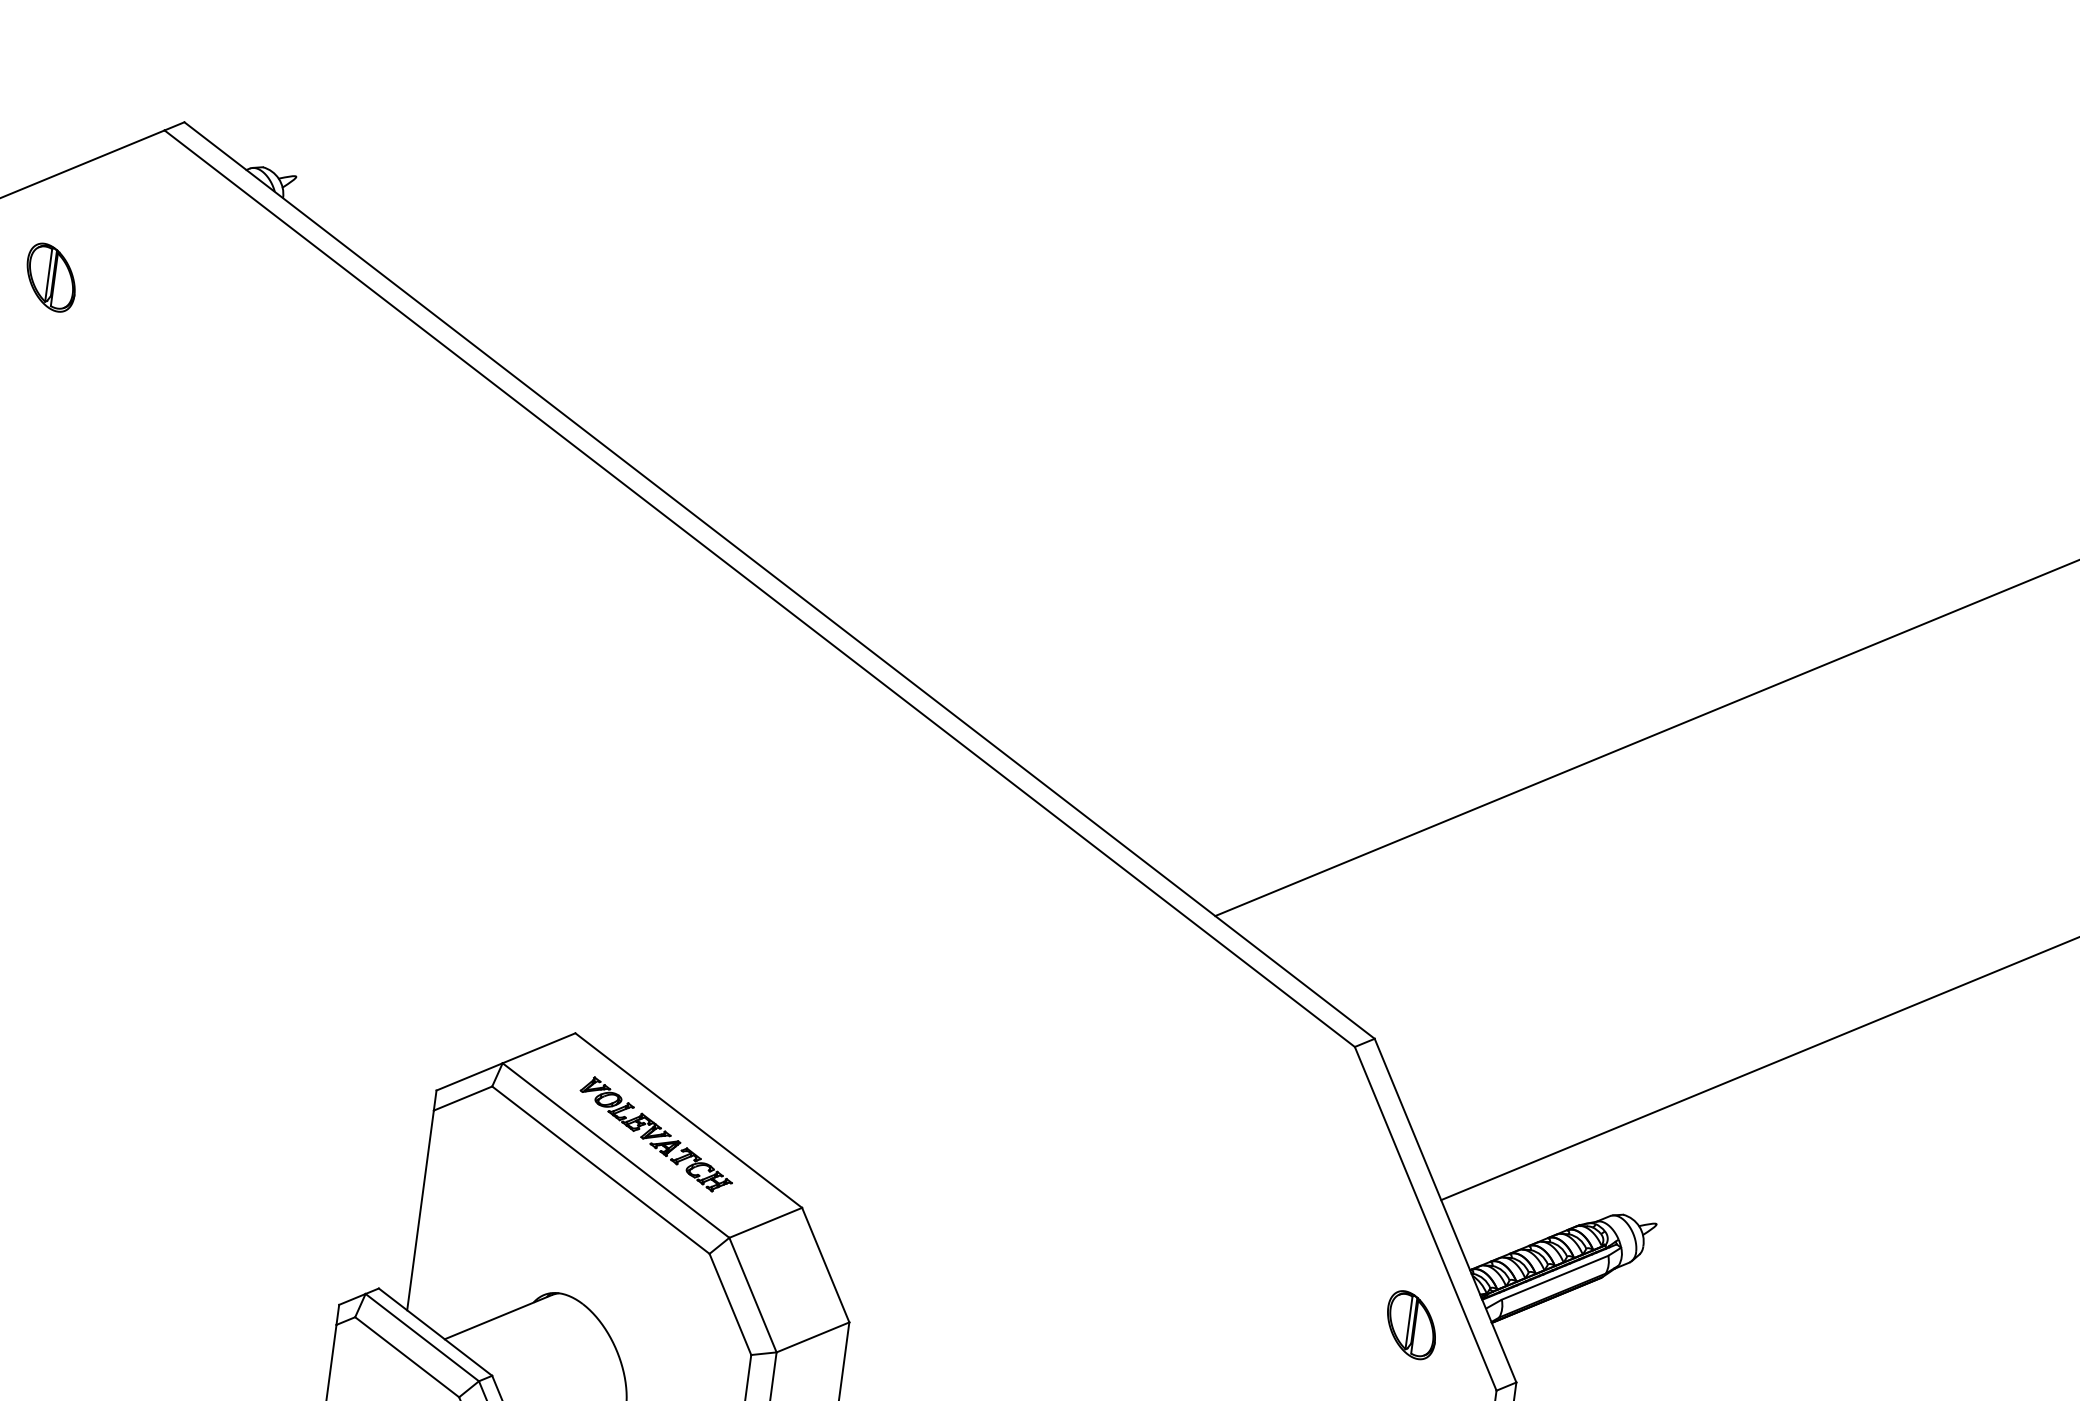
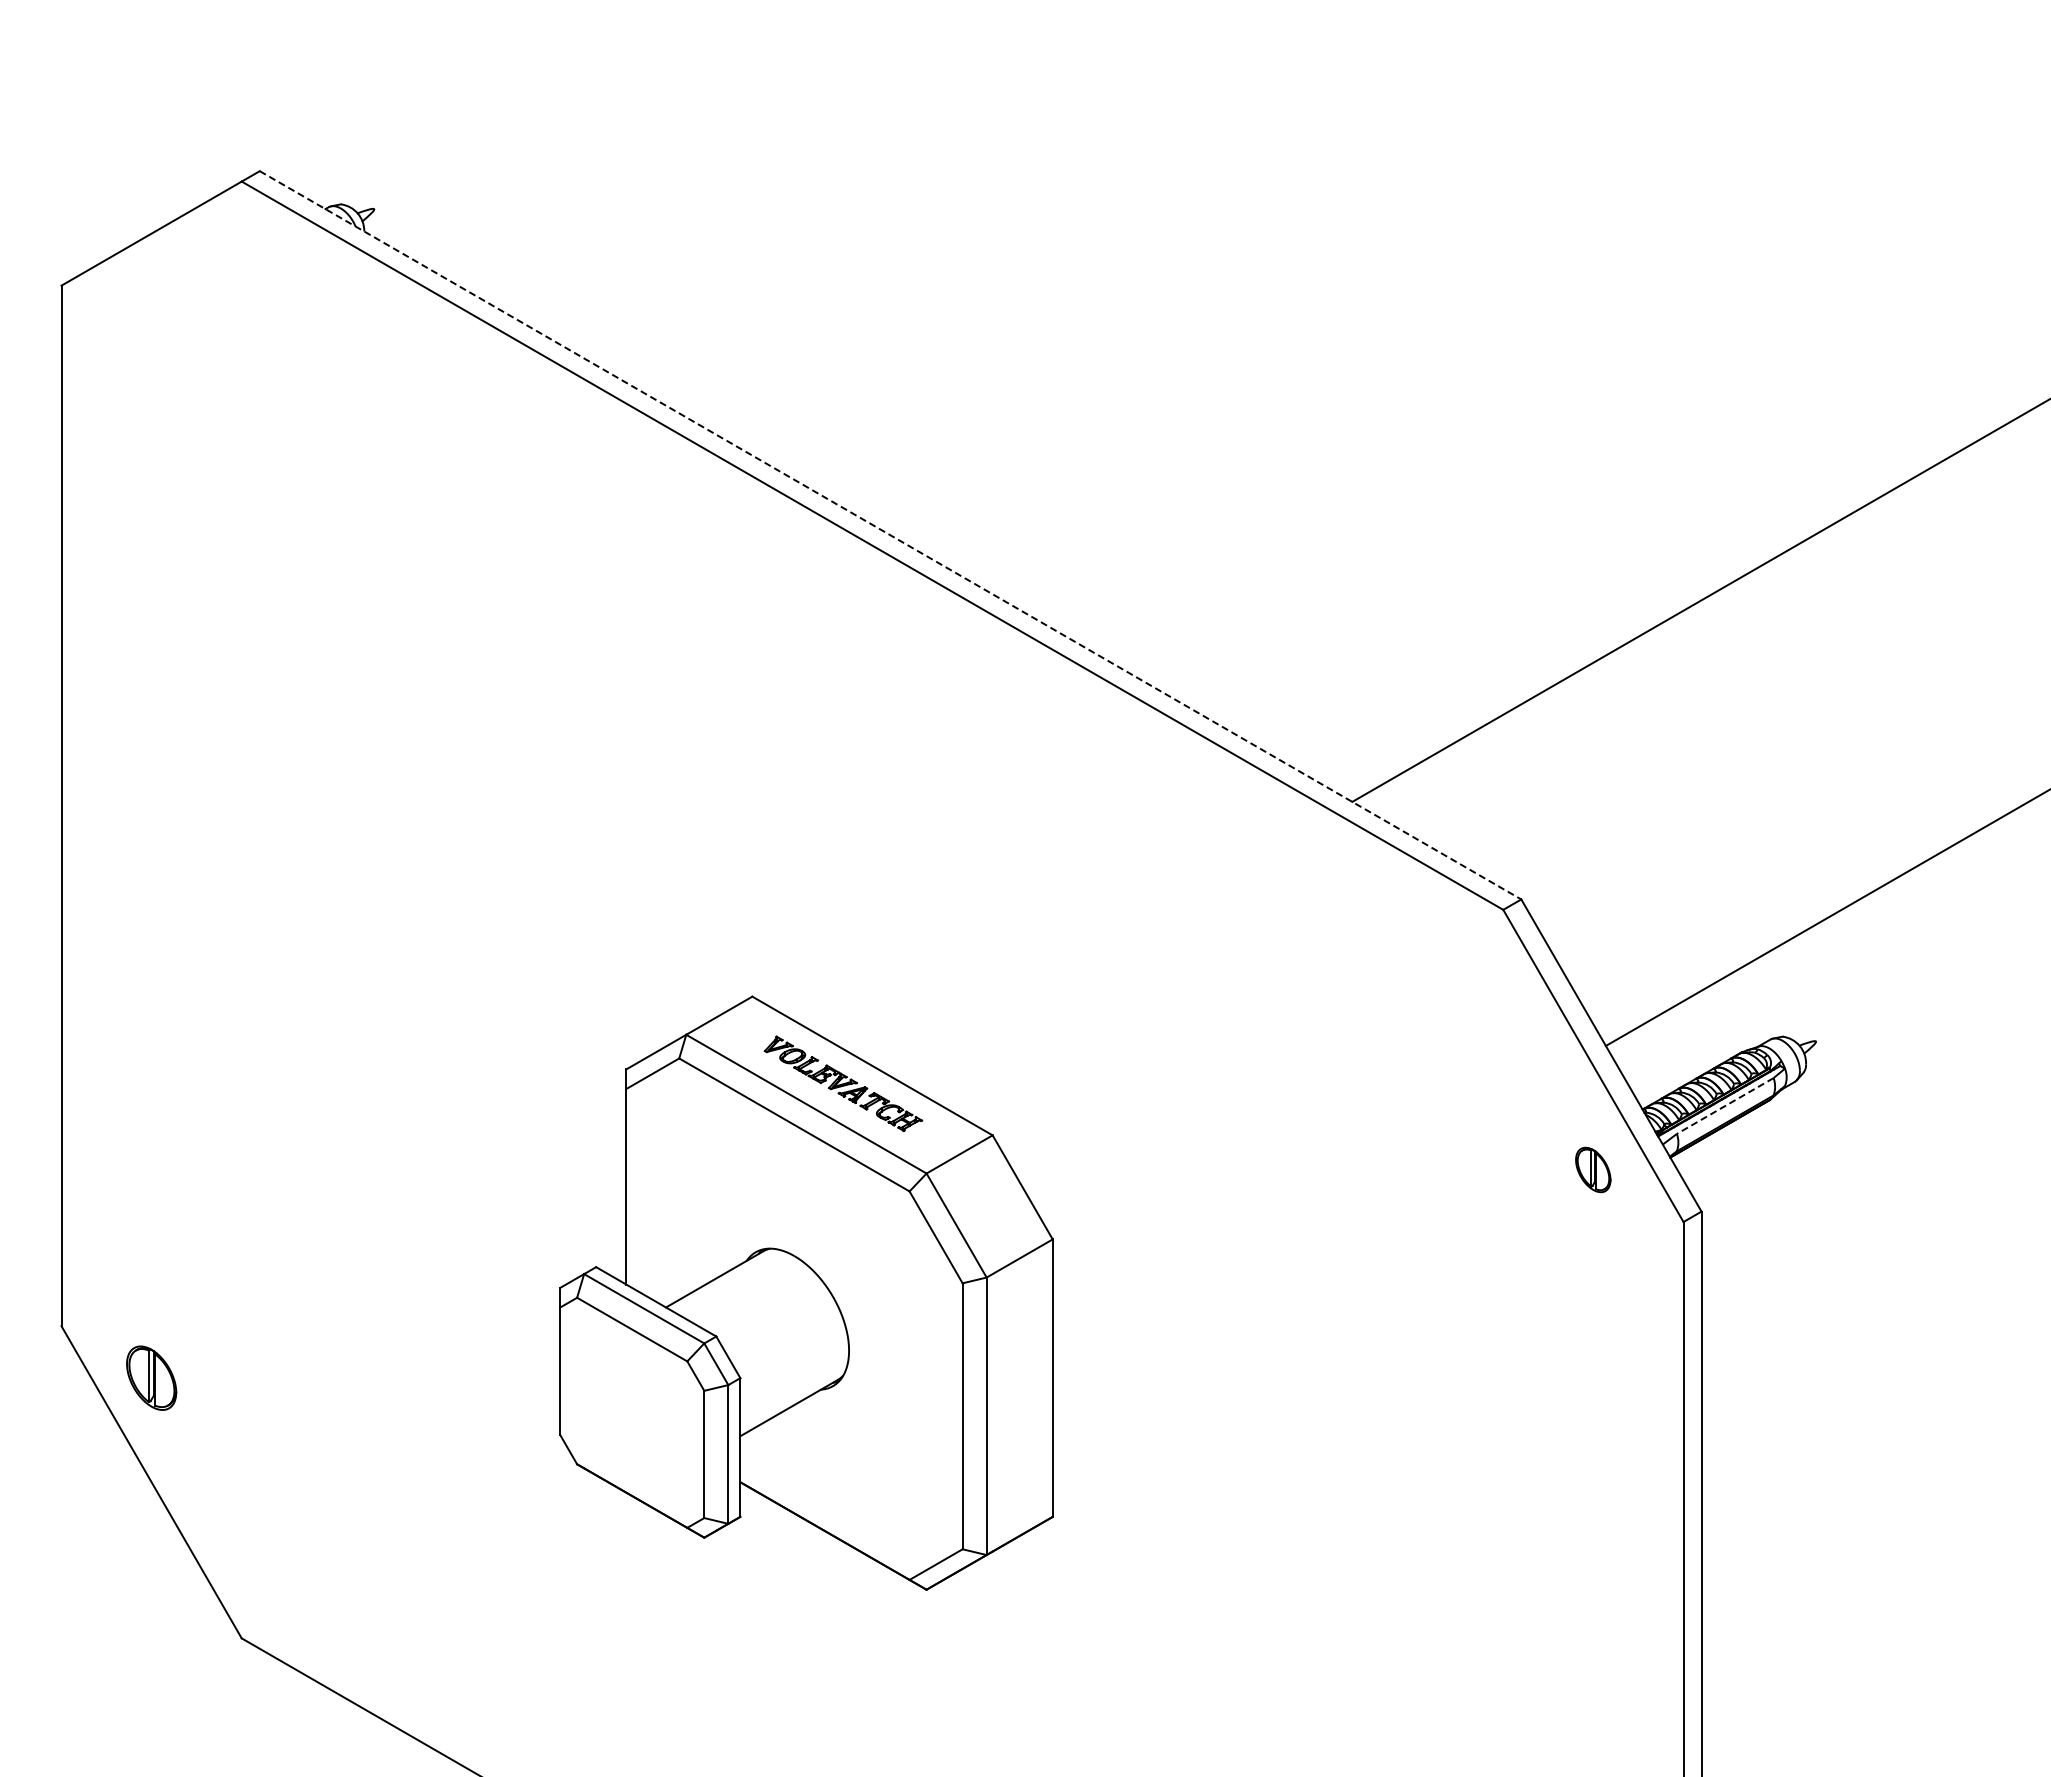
part: (51, 277) -> (151, 337), removed
line: (779, 580) -> (890, 535), solid -> dashed
line: (1555, 1278) -> (1725, 1106), solid -> dashed
part: (1410, 1324) -> (1592, 1169), size x0.7

